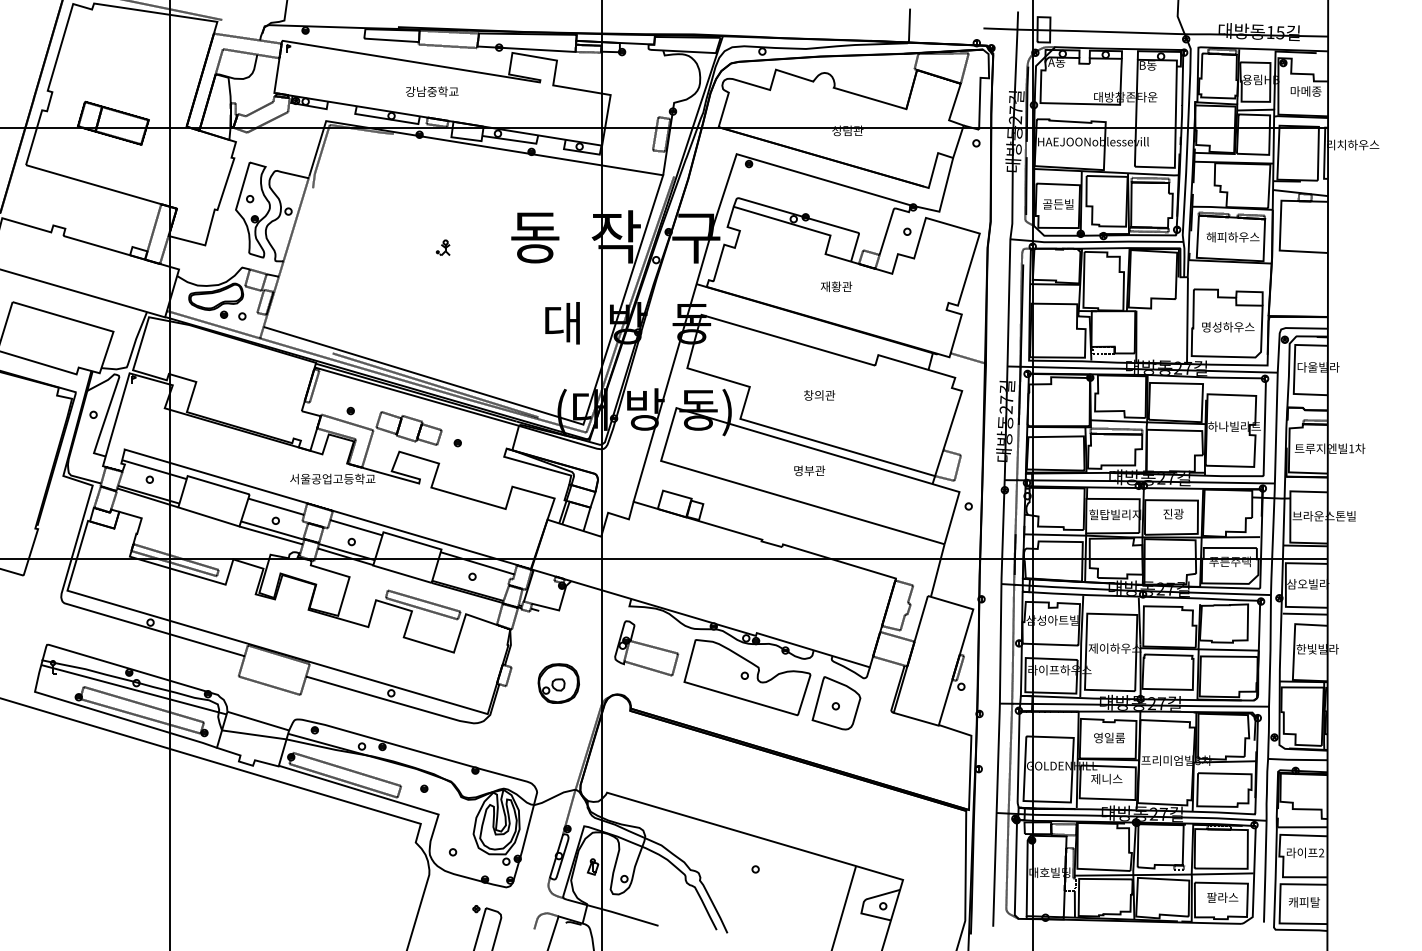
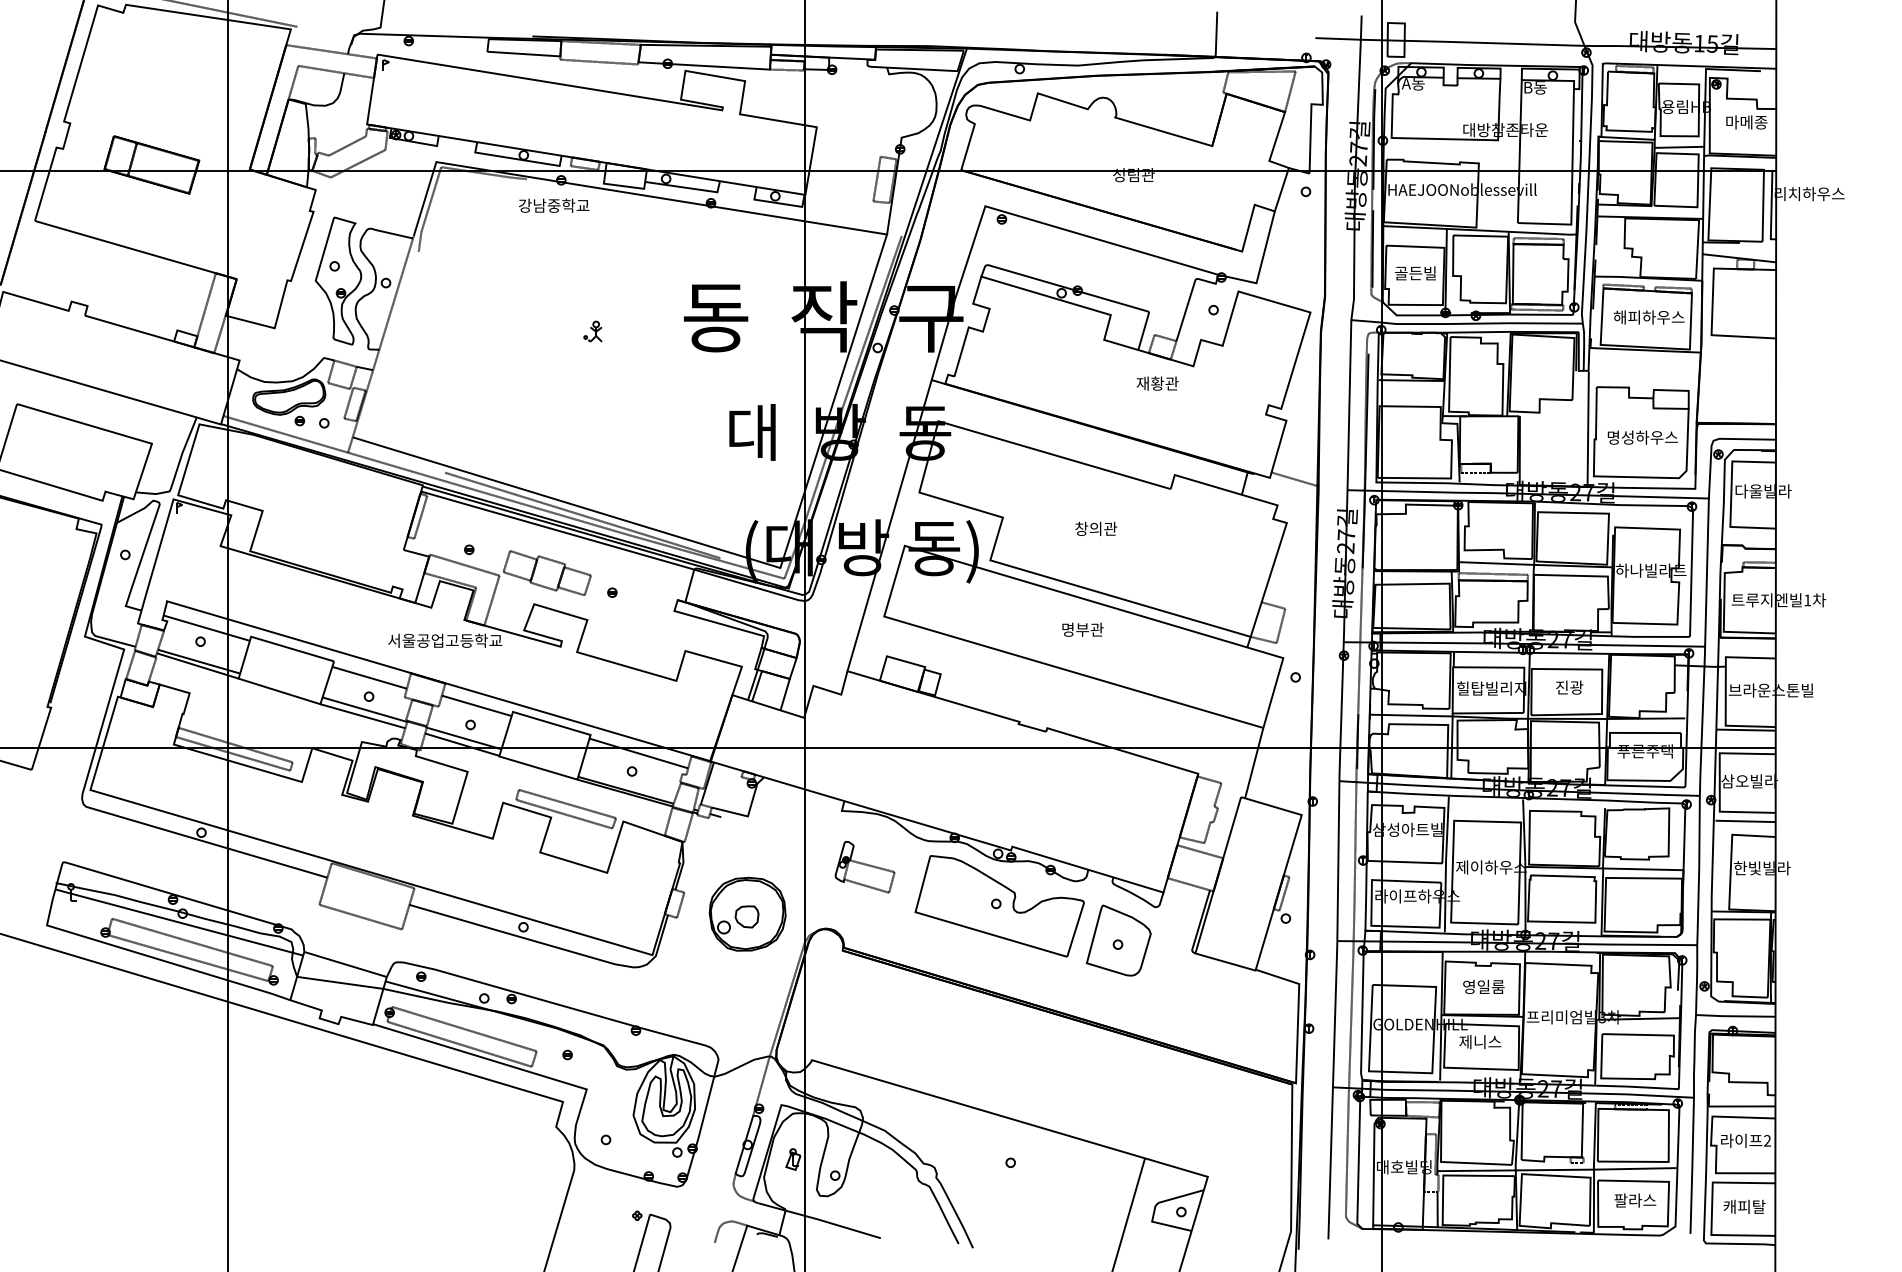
text: (432, 91) -> (554, 205), moved
text: (836, 286) -> (1157, 383), moved
part: (646, 648) -> (864, 867), size x0.7
part: (558, 683) -> (747, 914), size x1.4

